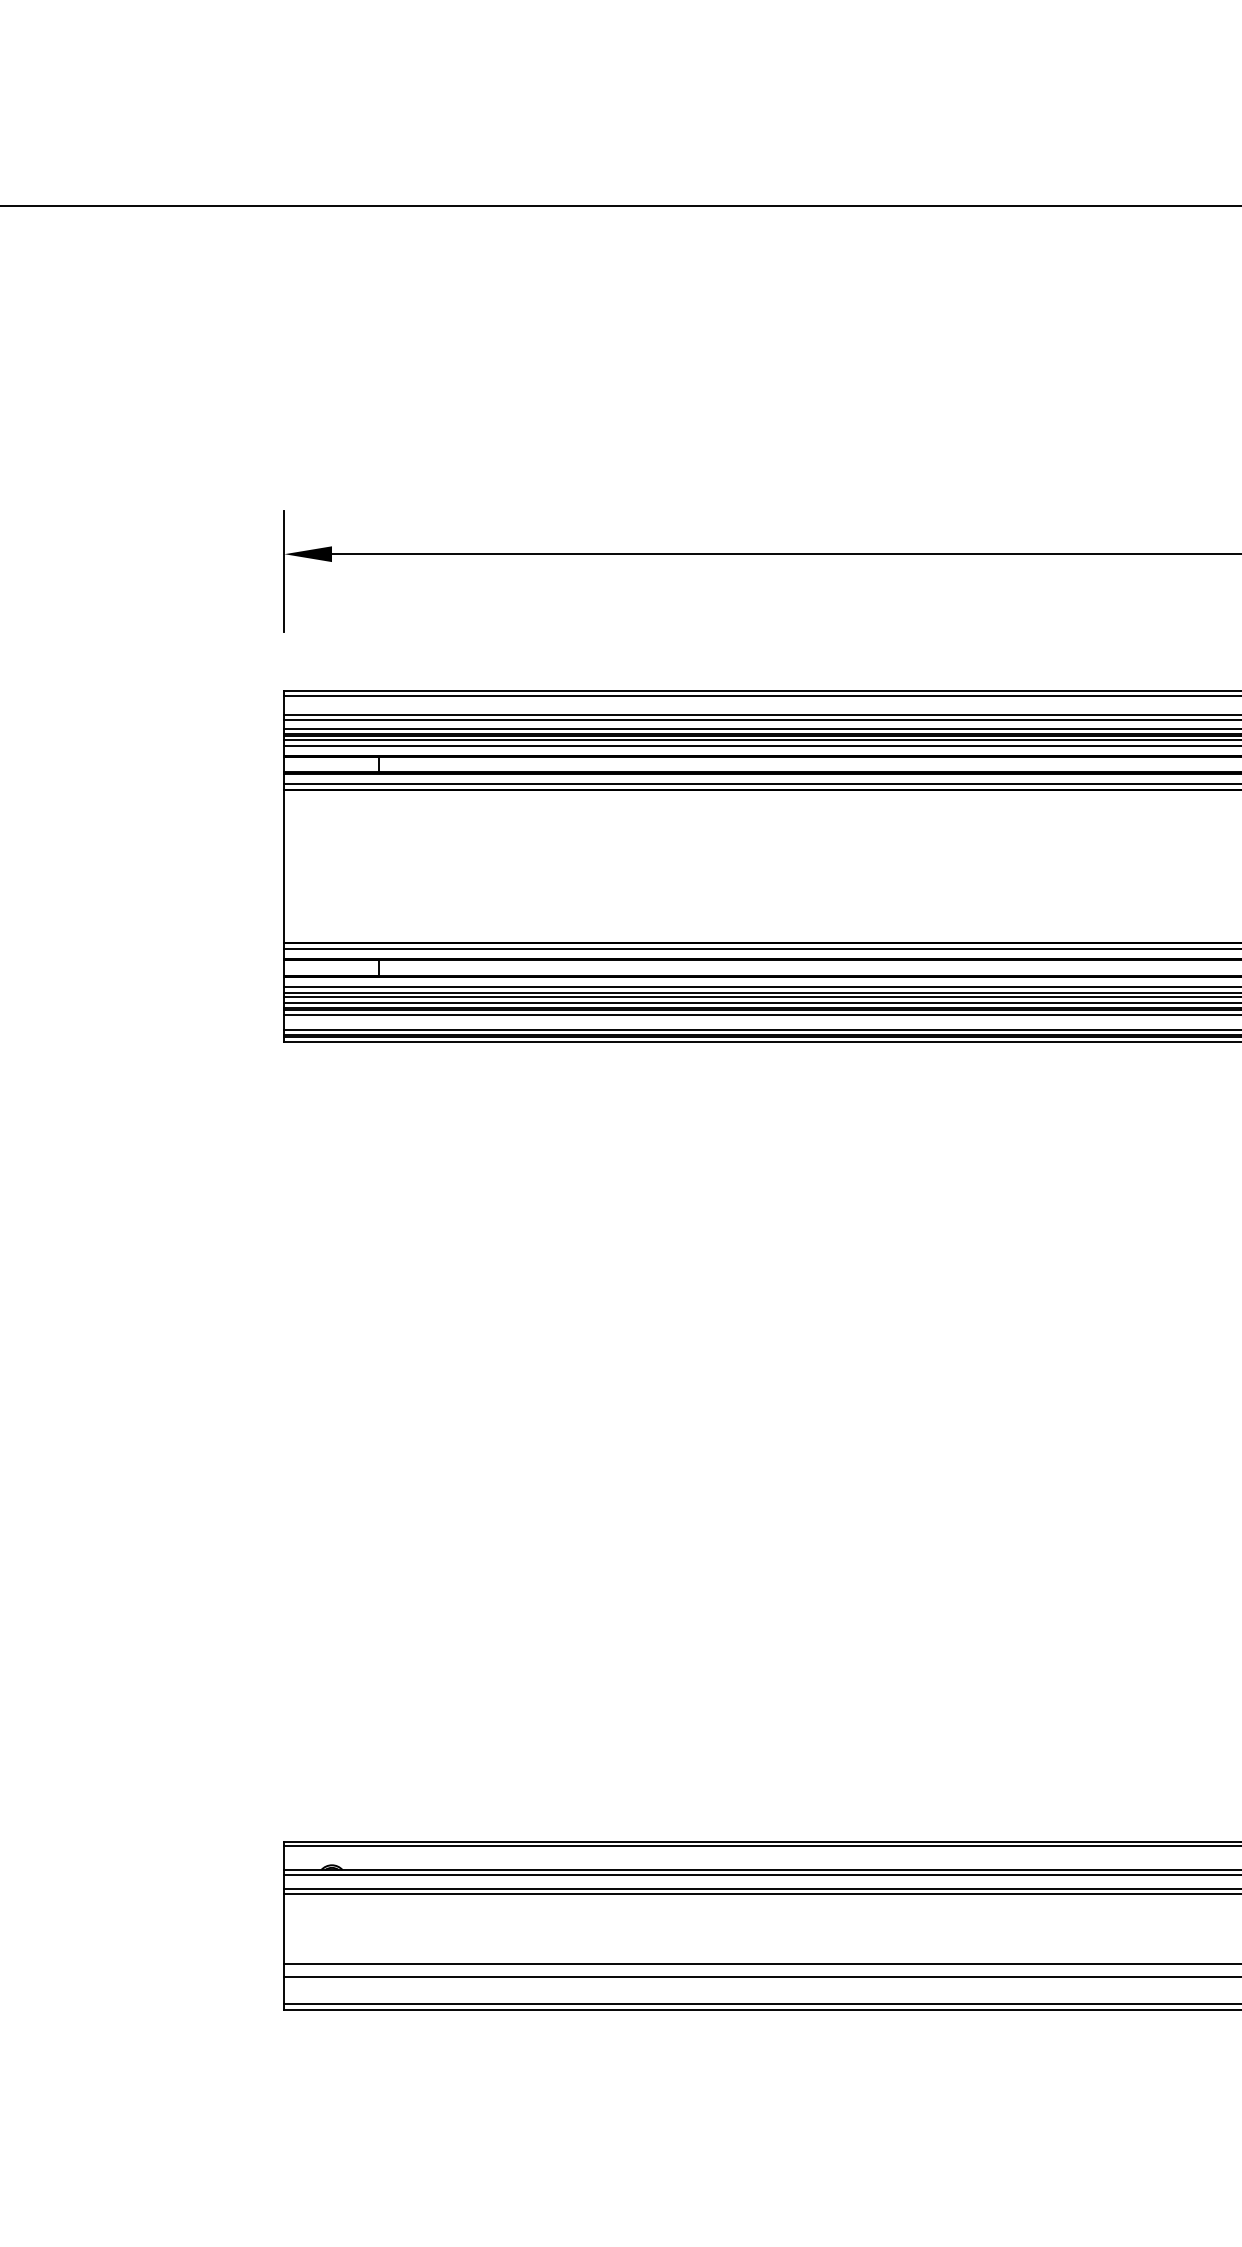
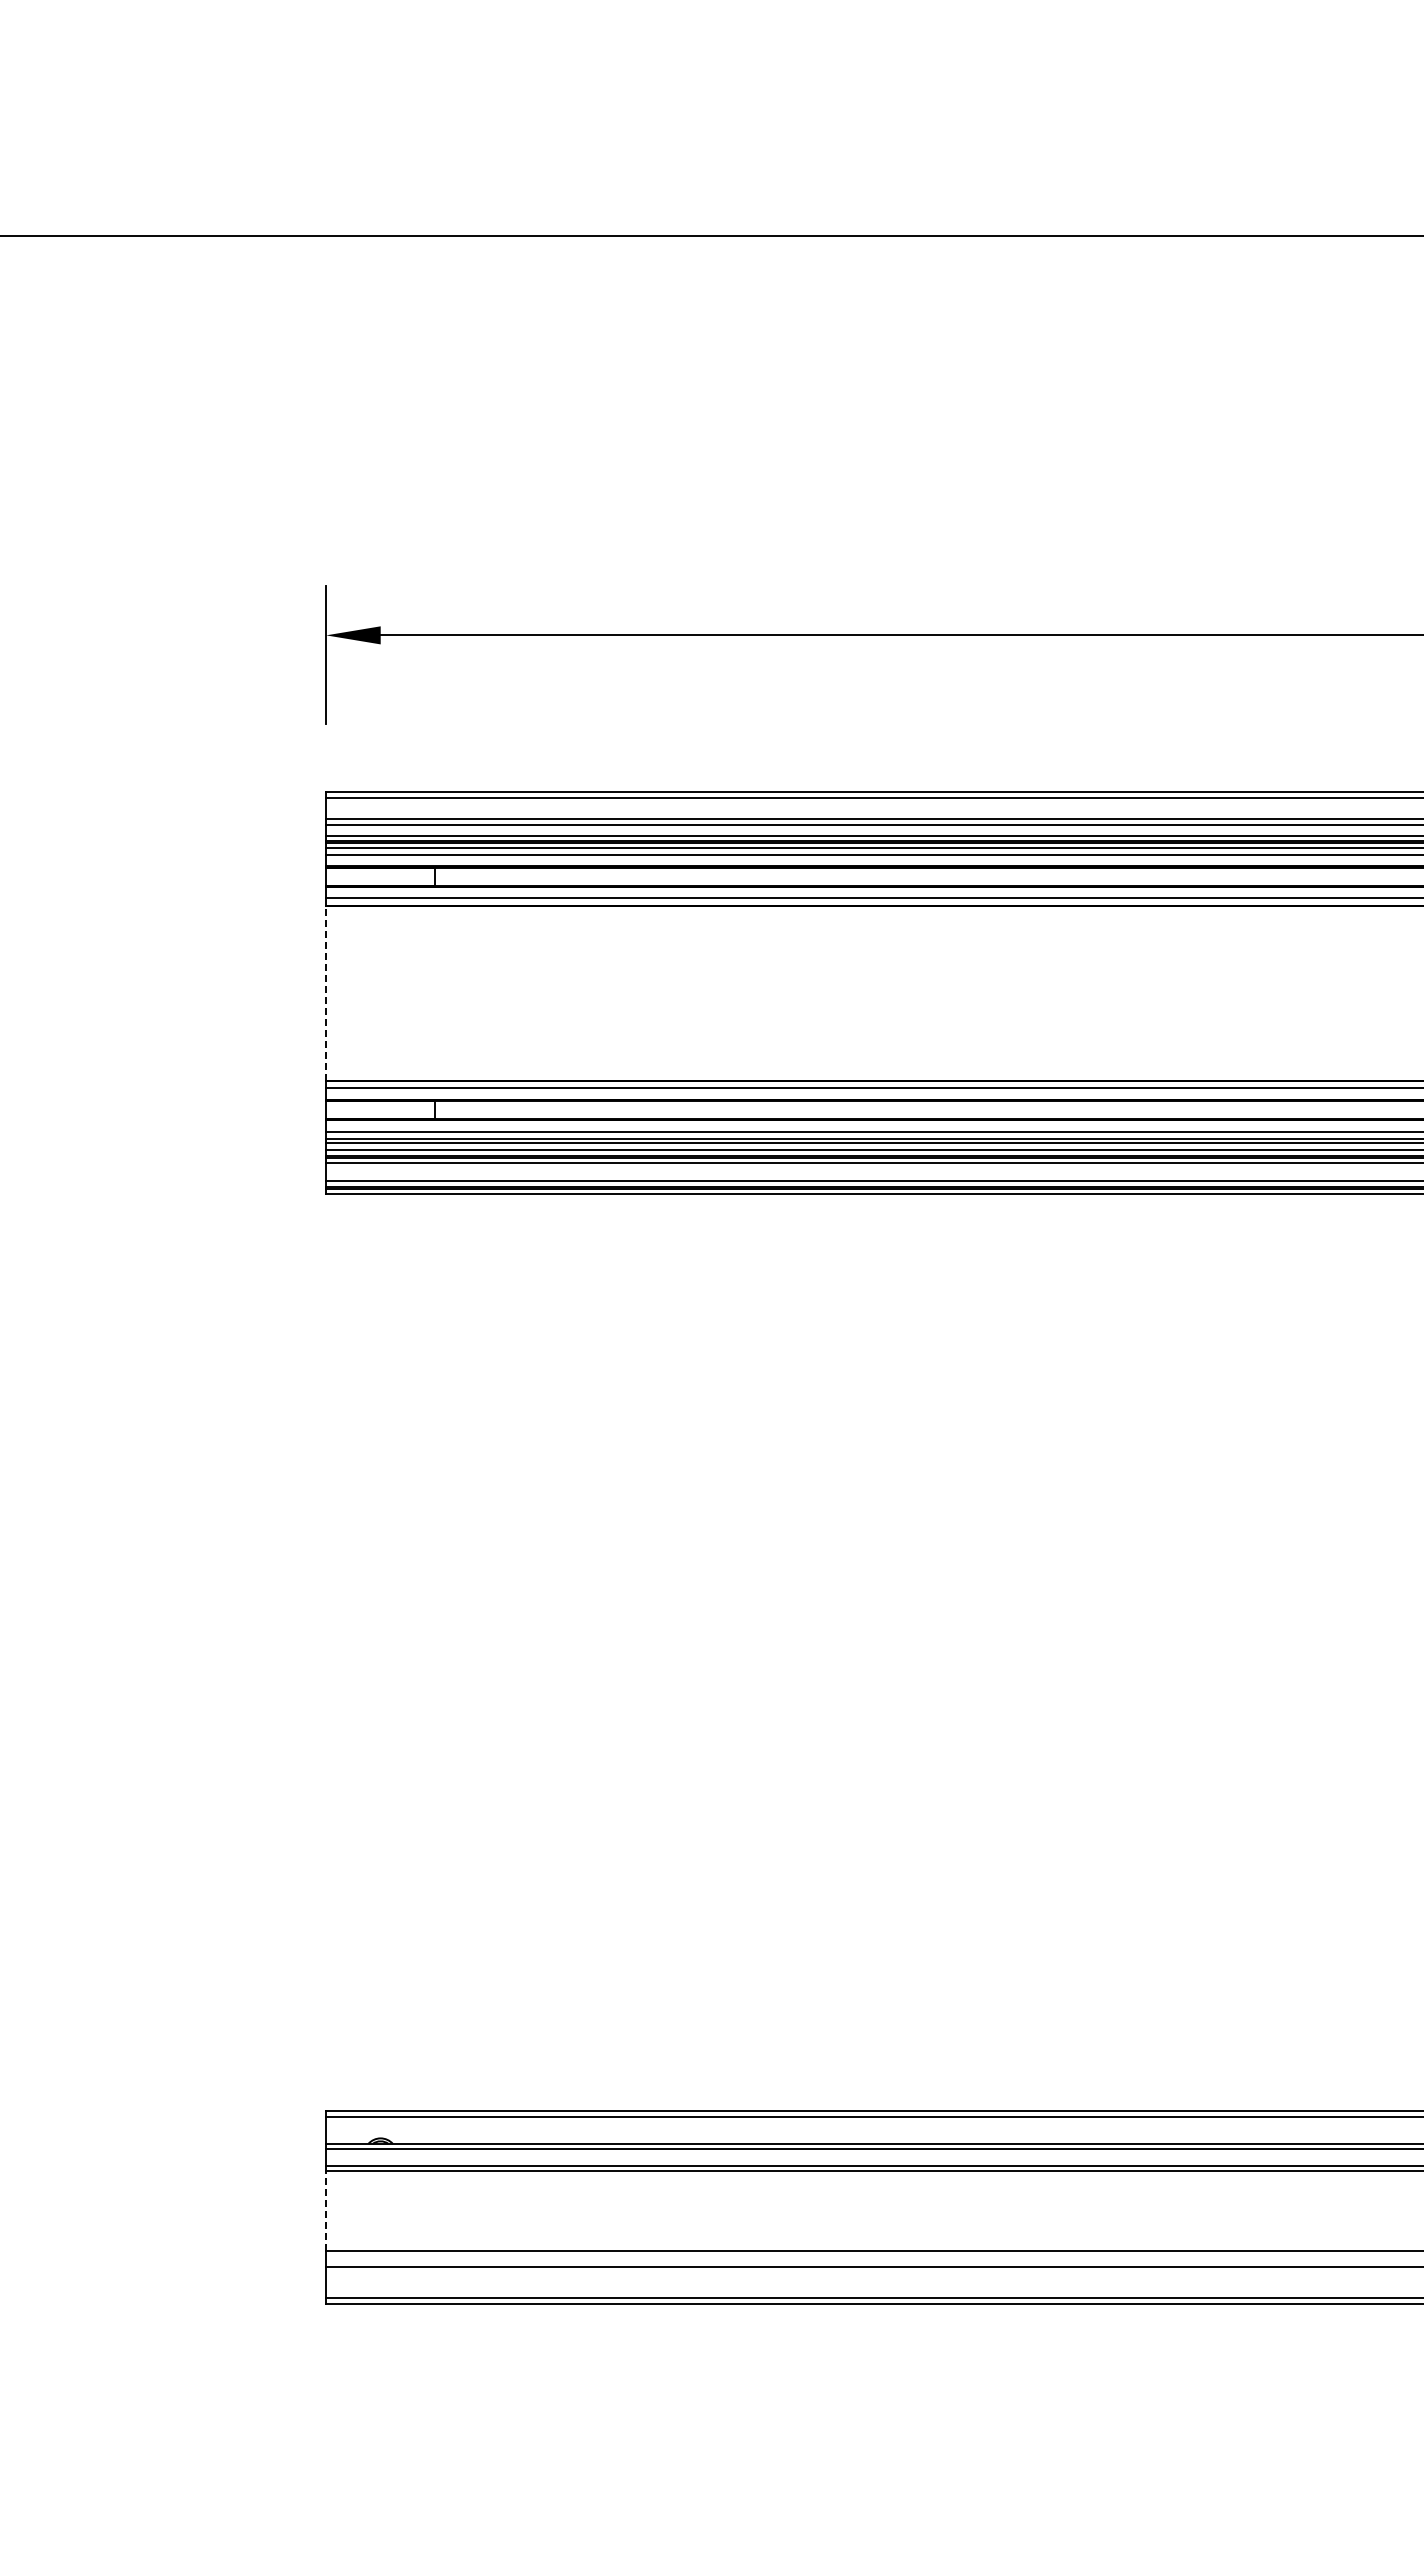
line: (284, 866) -> (326, 993), solid -> dashed
line: (284, 1928) -> (326, 2210), solid -> dashed

